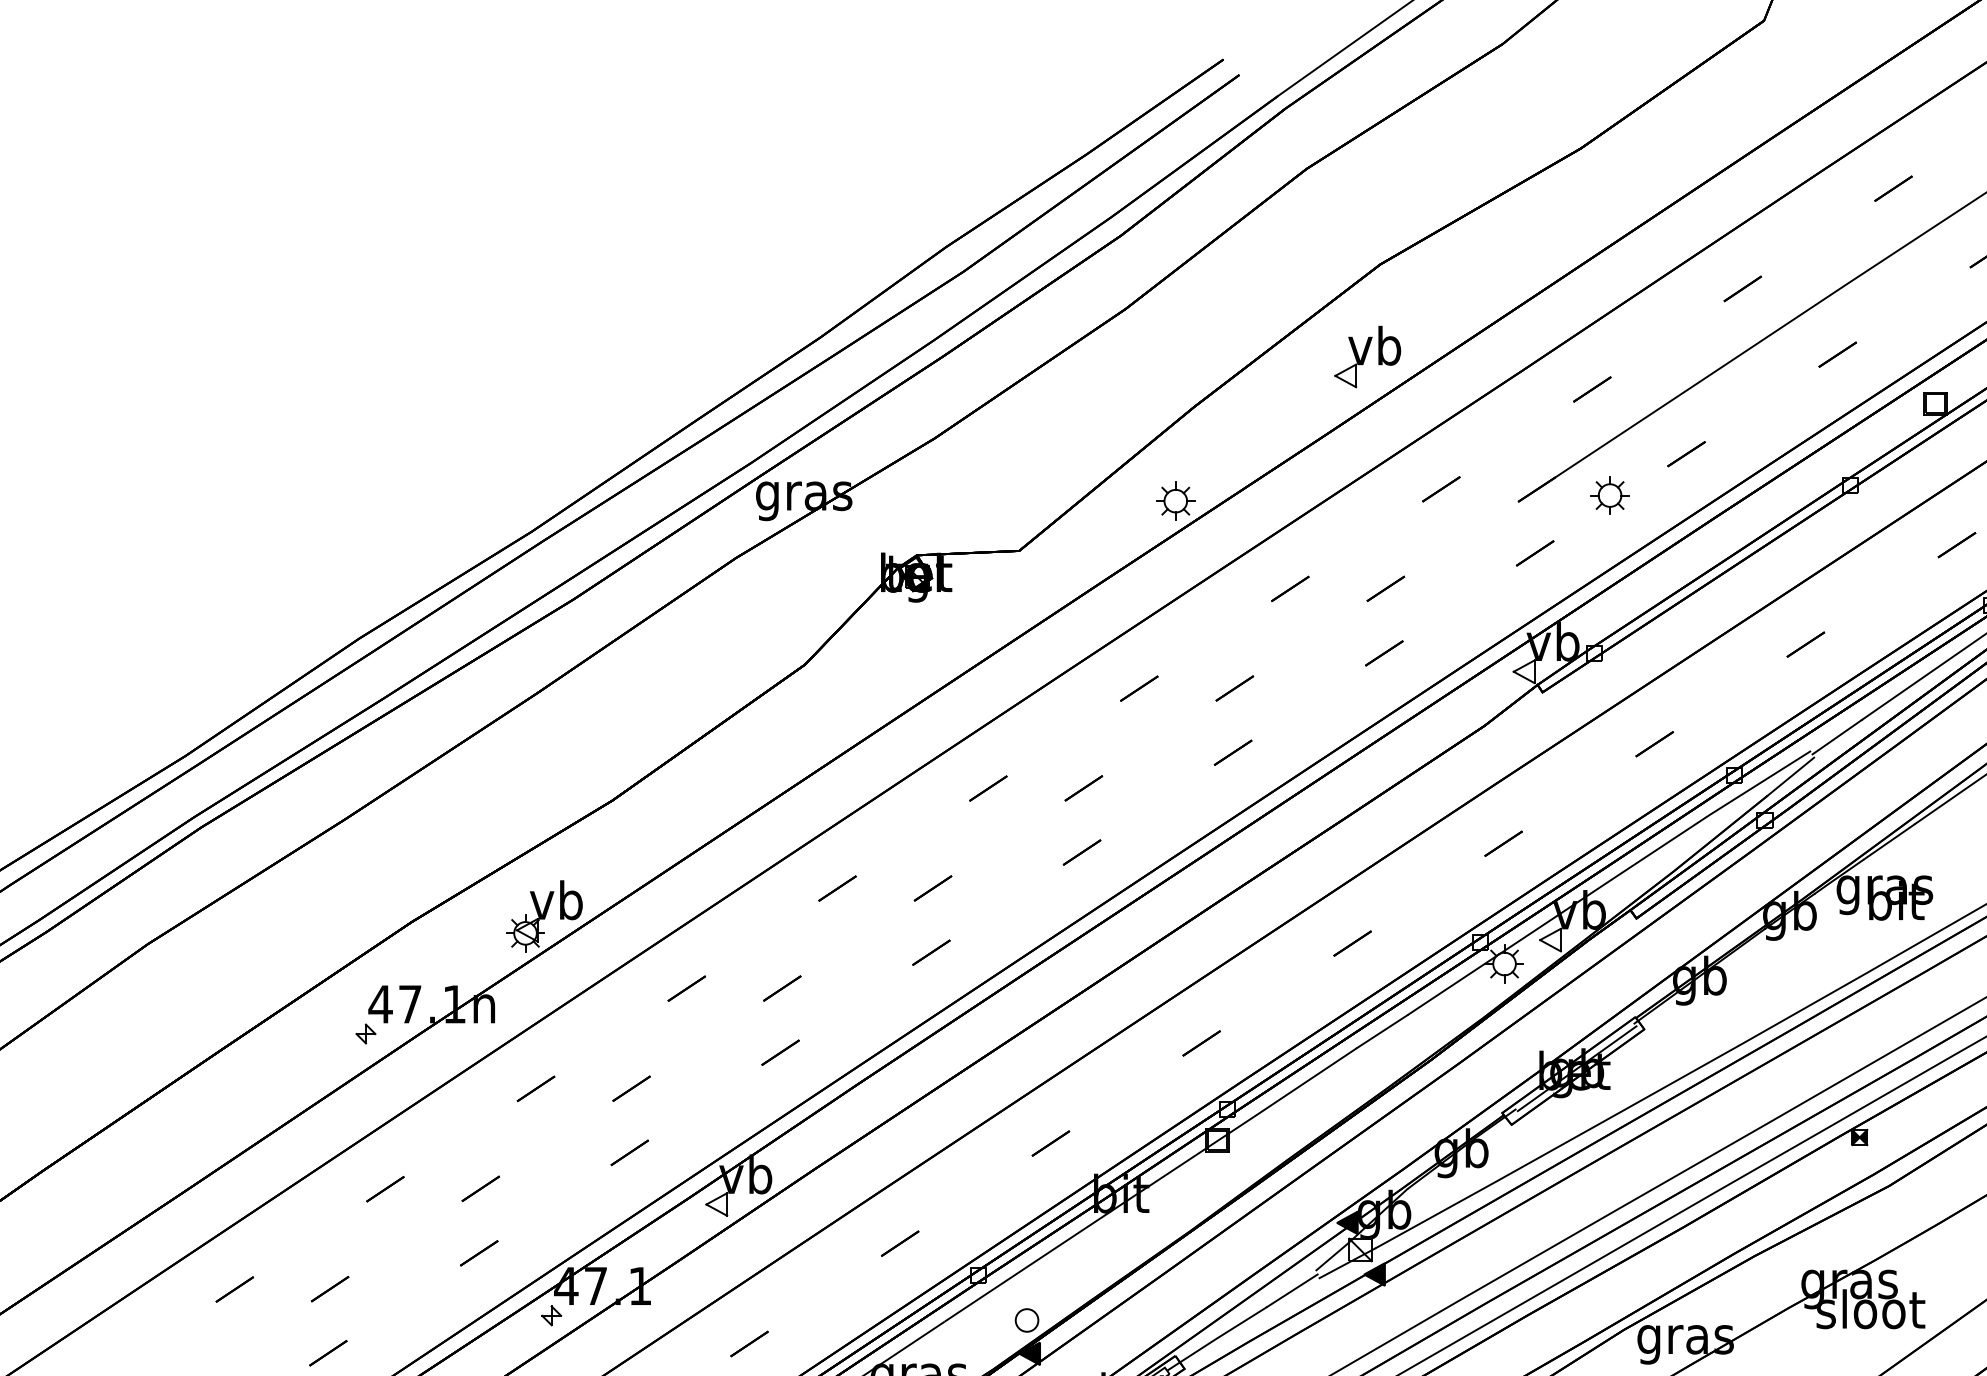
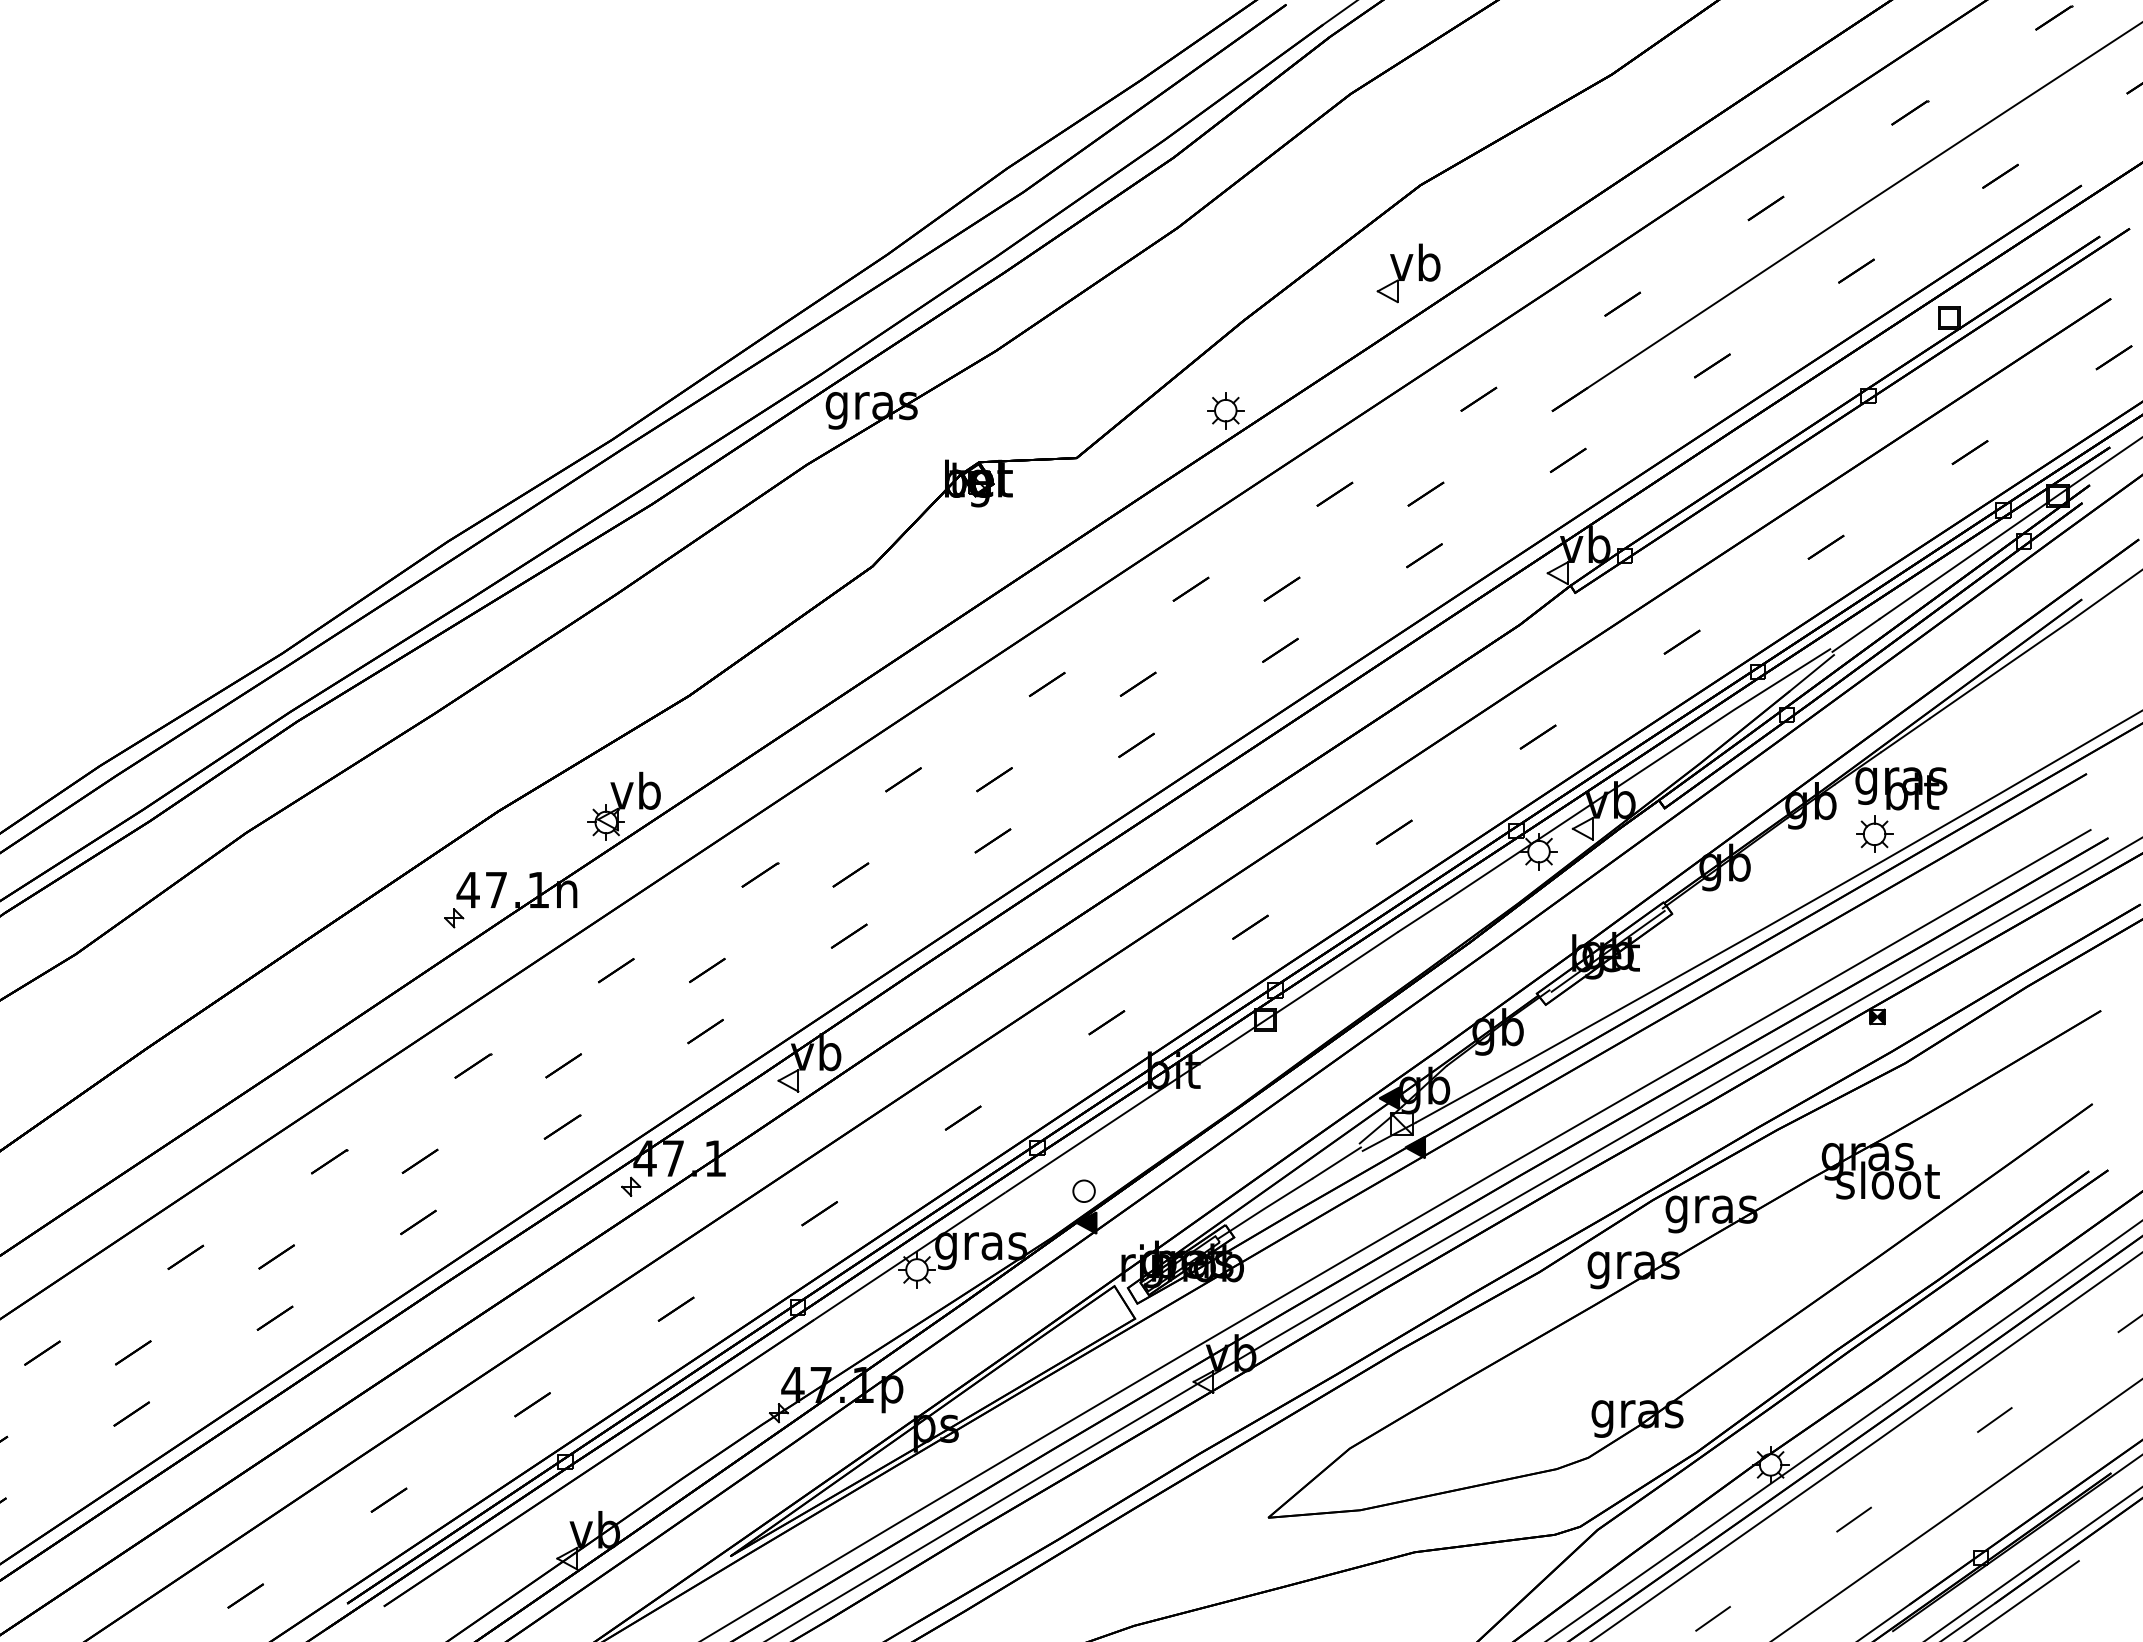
part: (1610, 494) -> (1874, 833), moved

